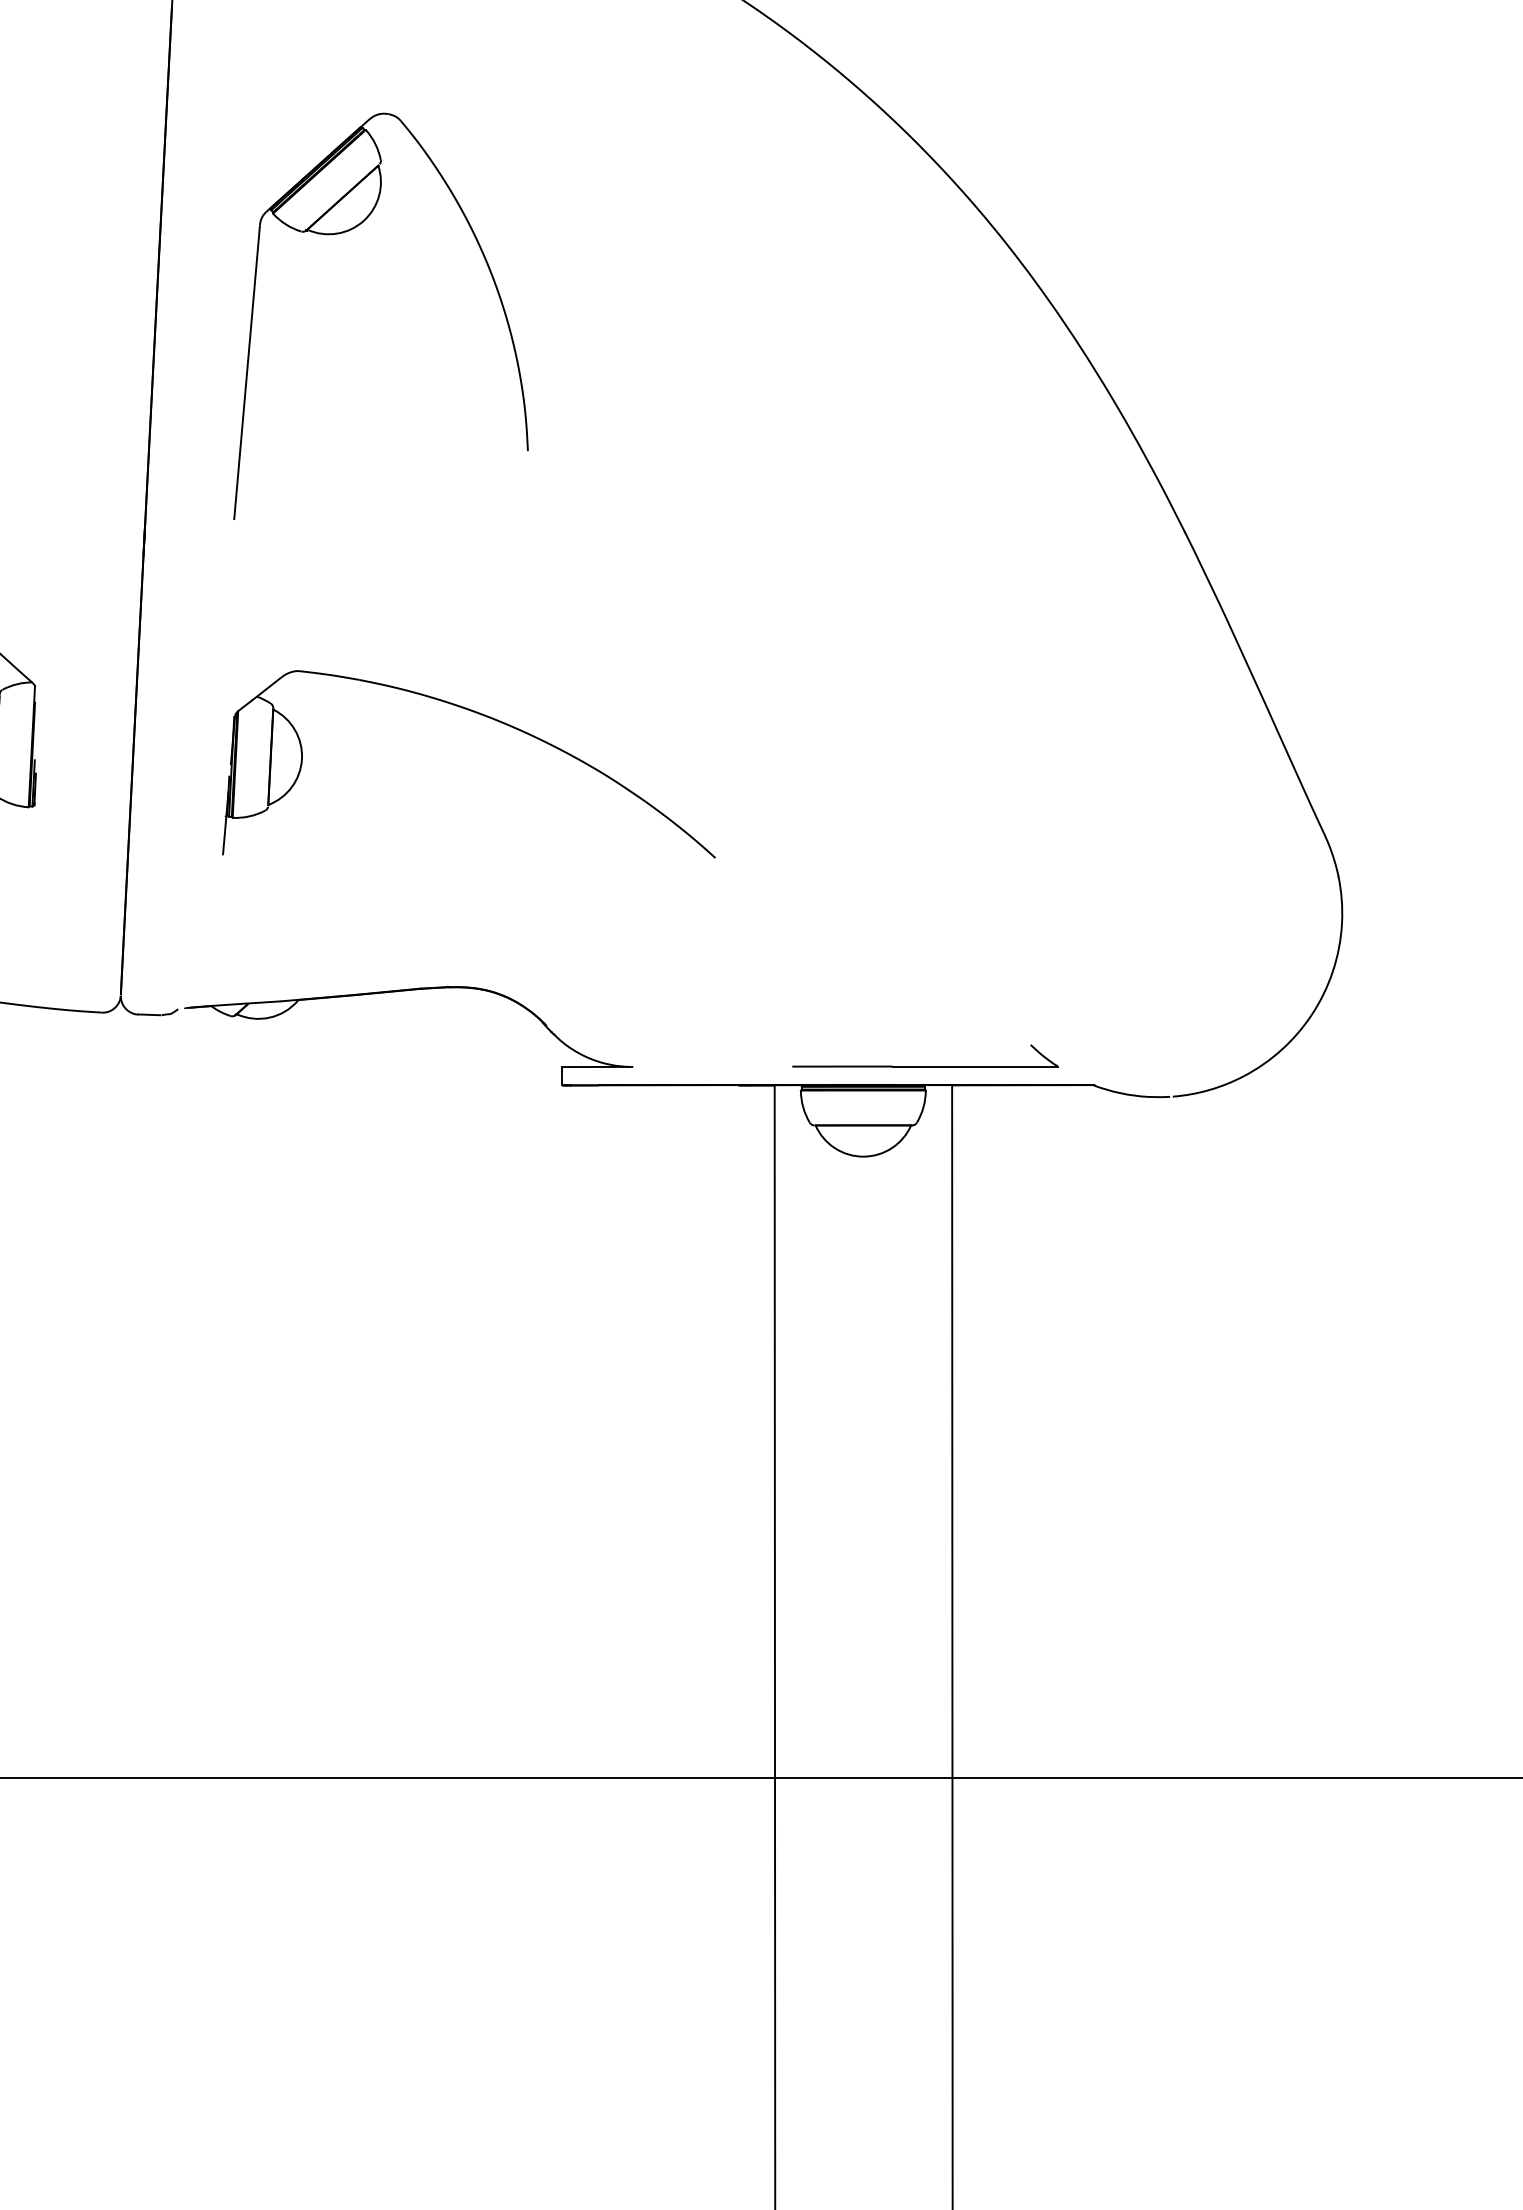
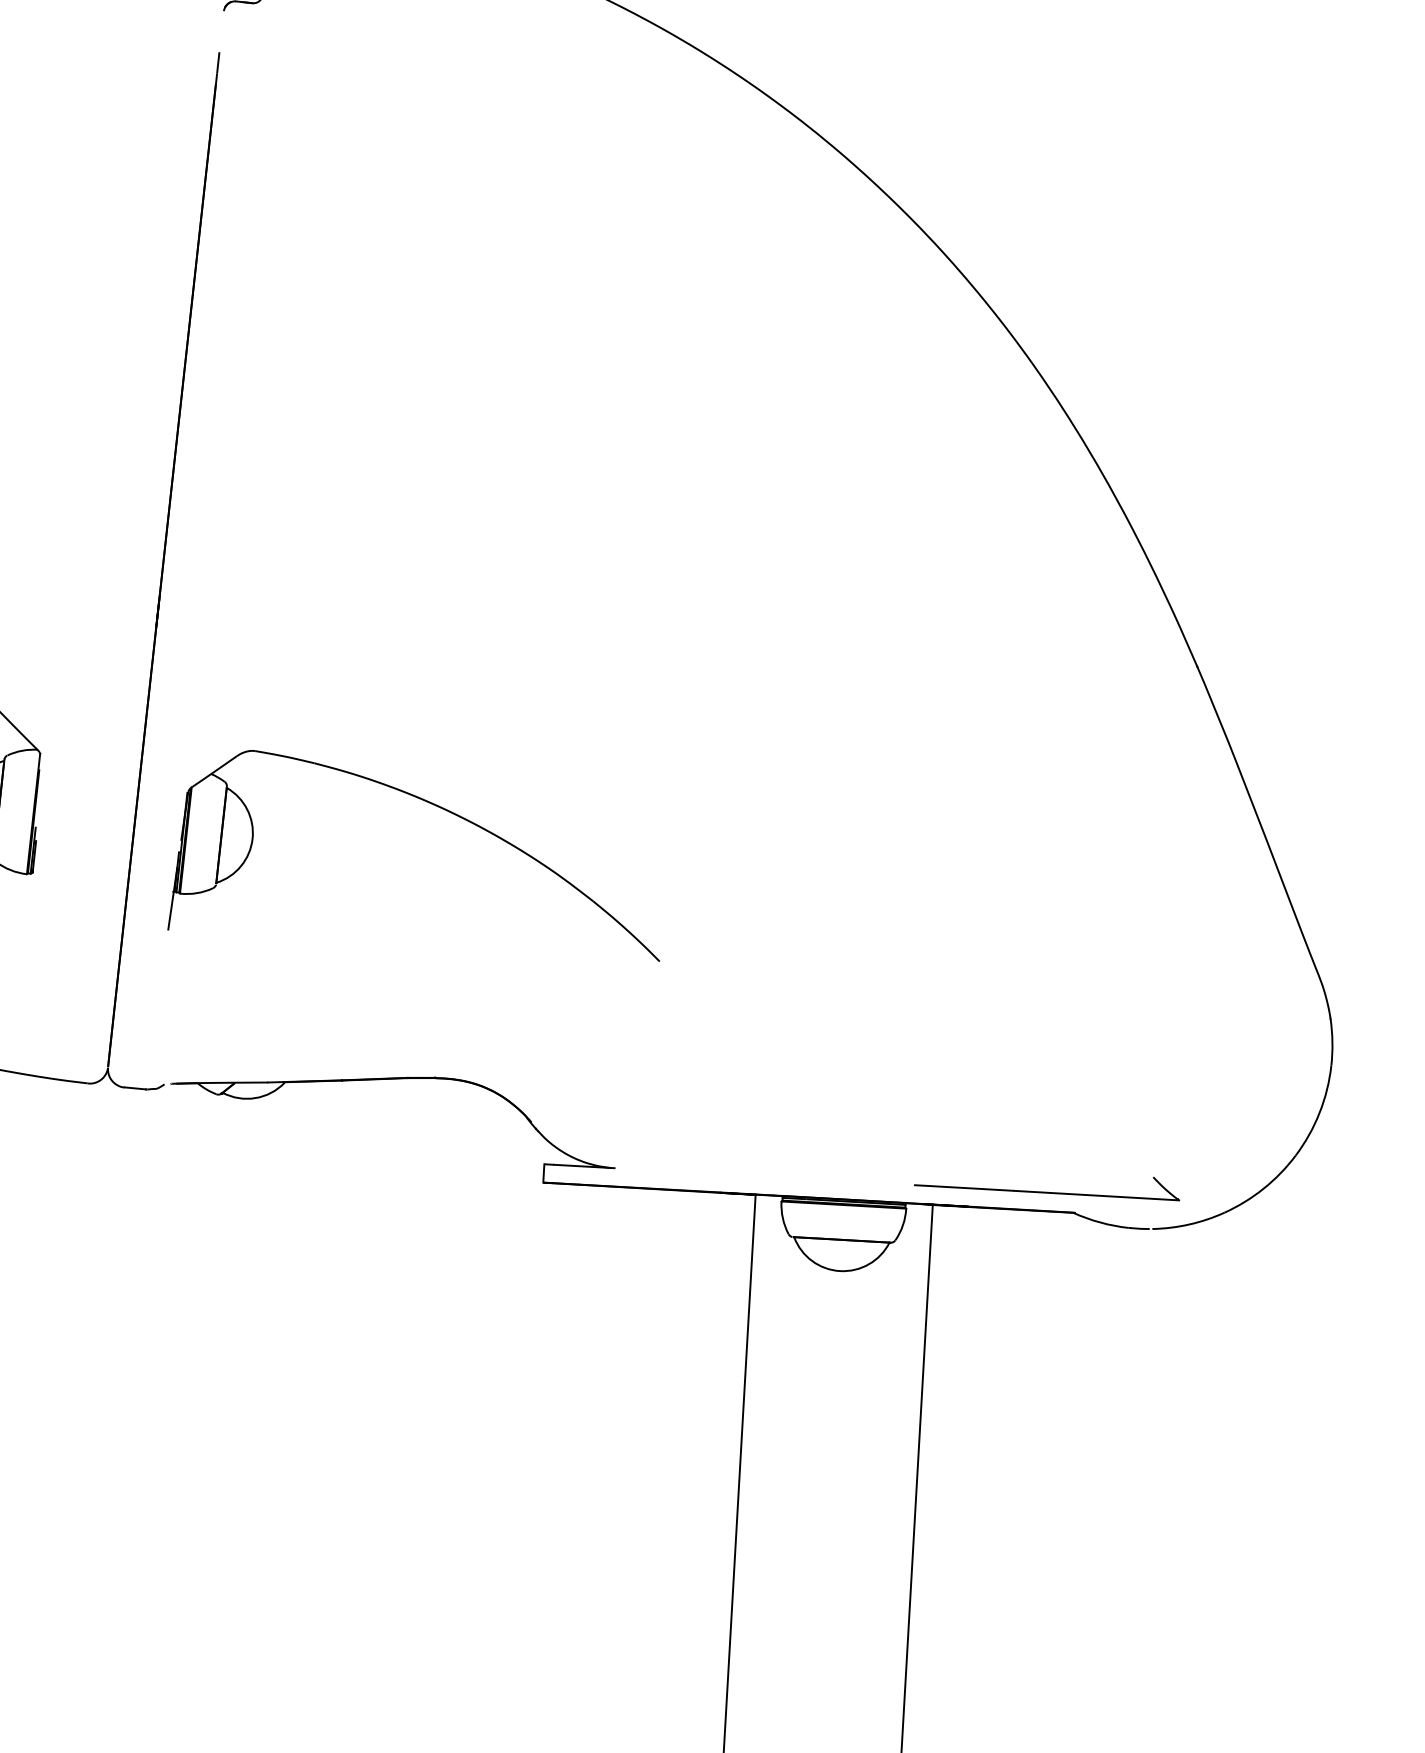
part: (346, 232) -> (377, 318), removed
part: (486, 717) -> (439, 808), moved
part: (925, 1066) -> (1047, 1192), moved

